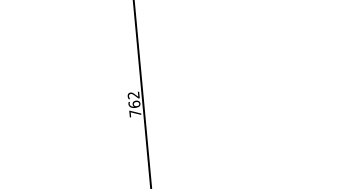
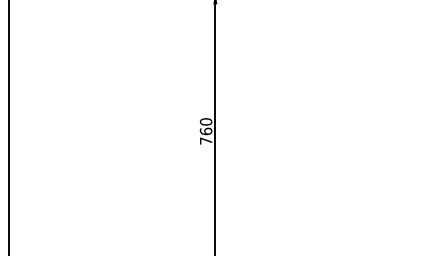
text: (133, 94) -> (206, 121), 762 -> 760

